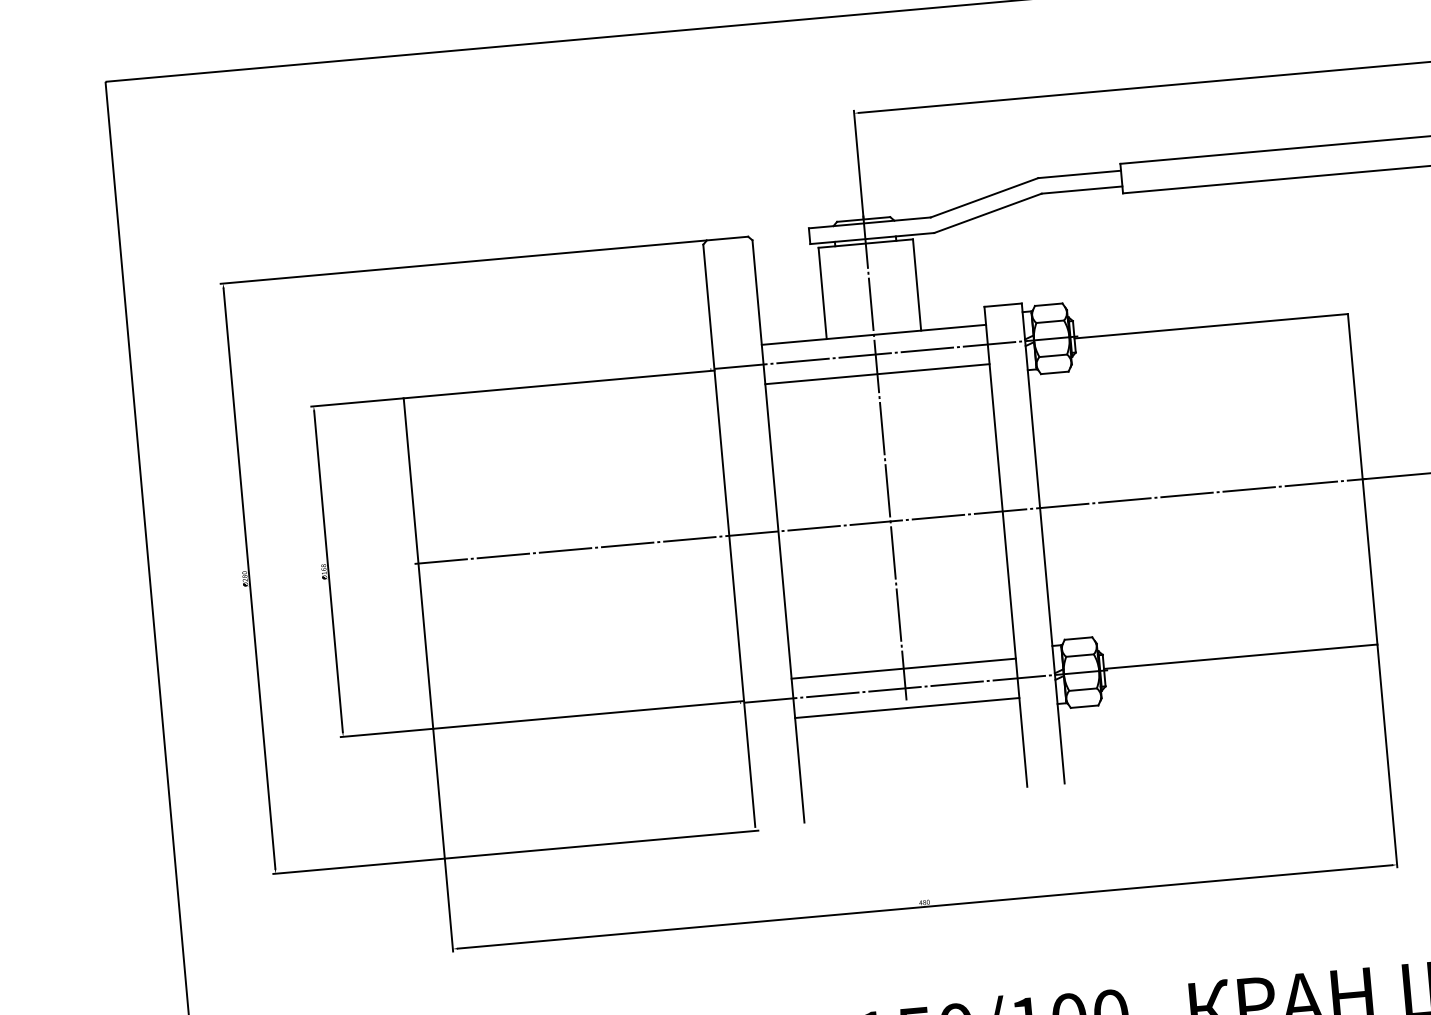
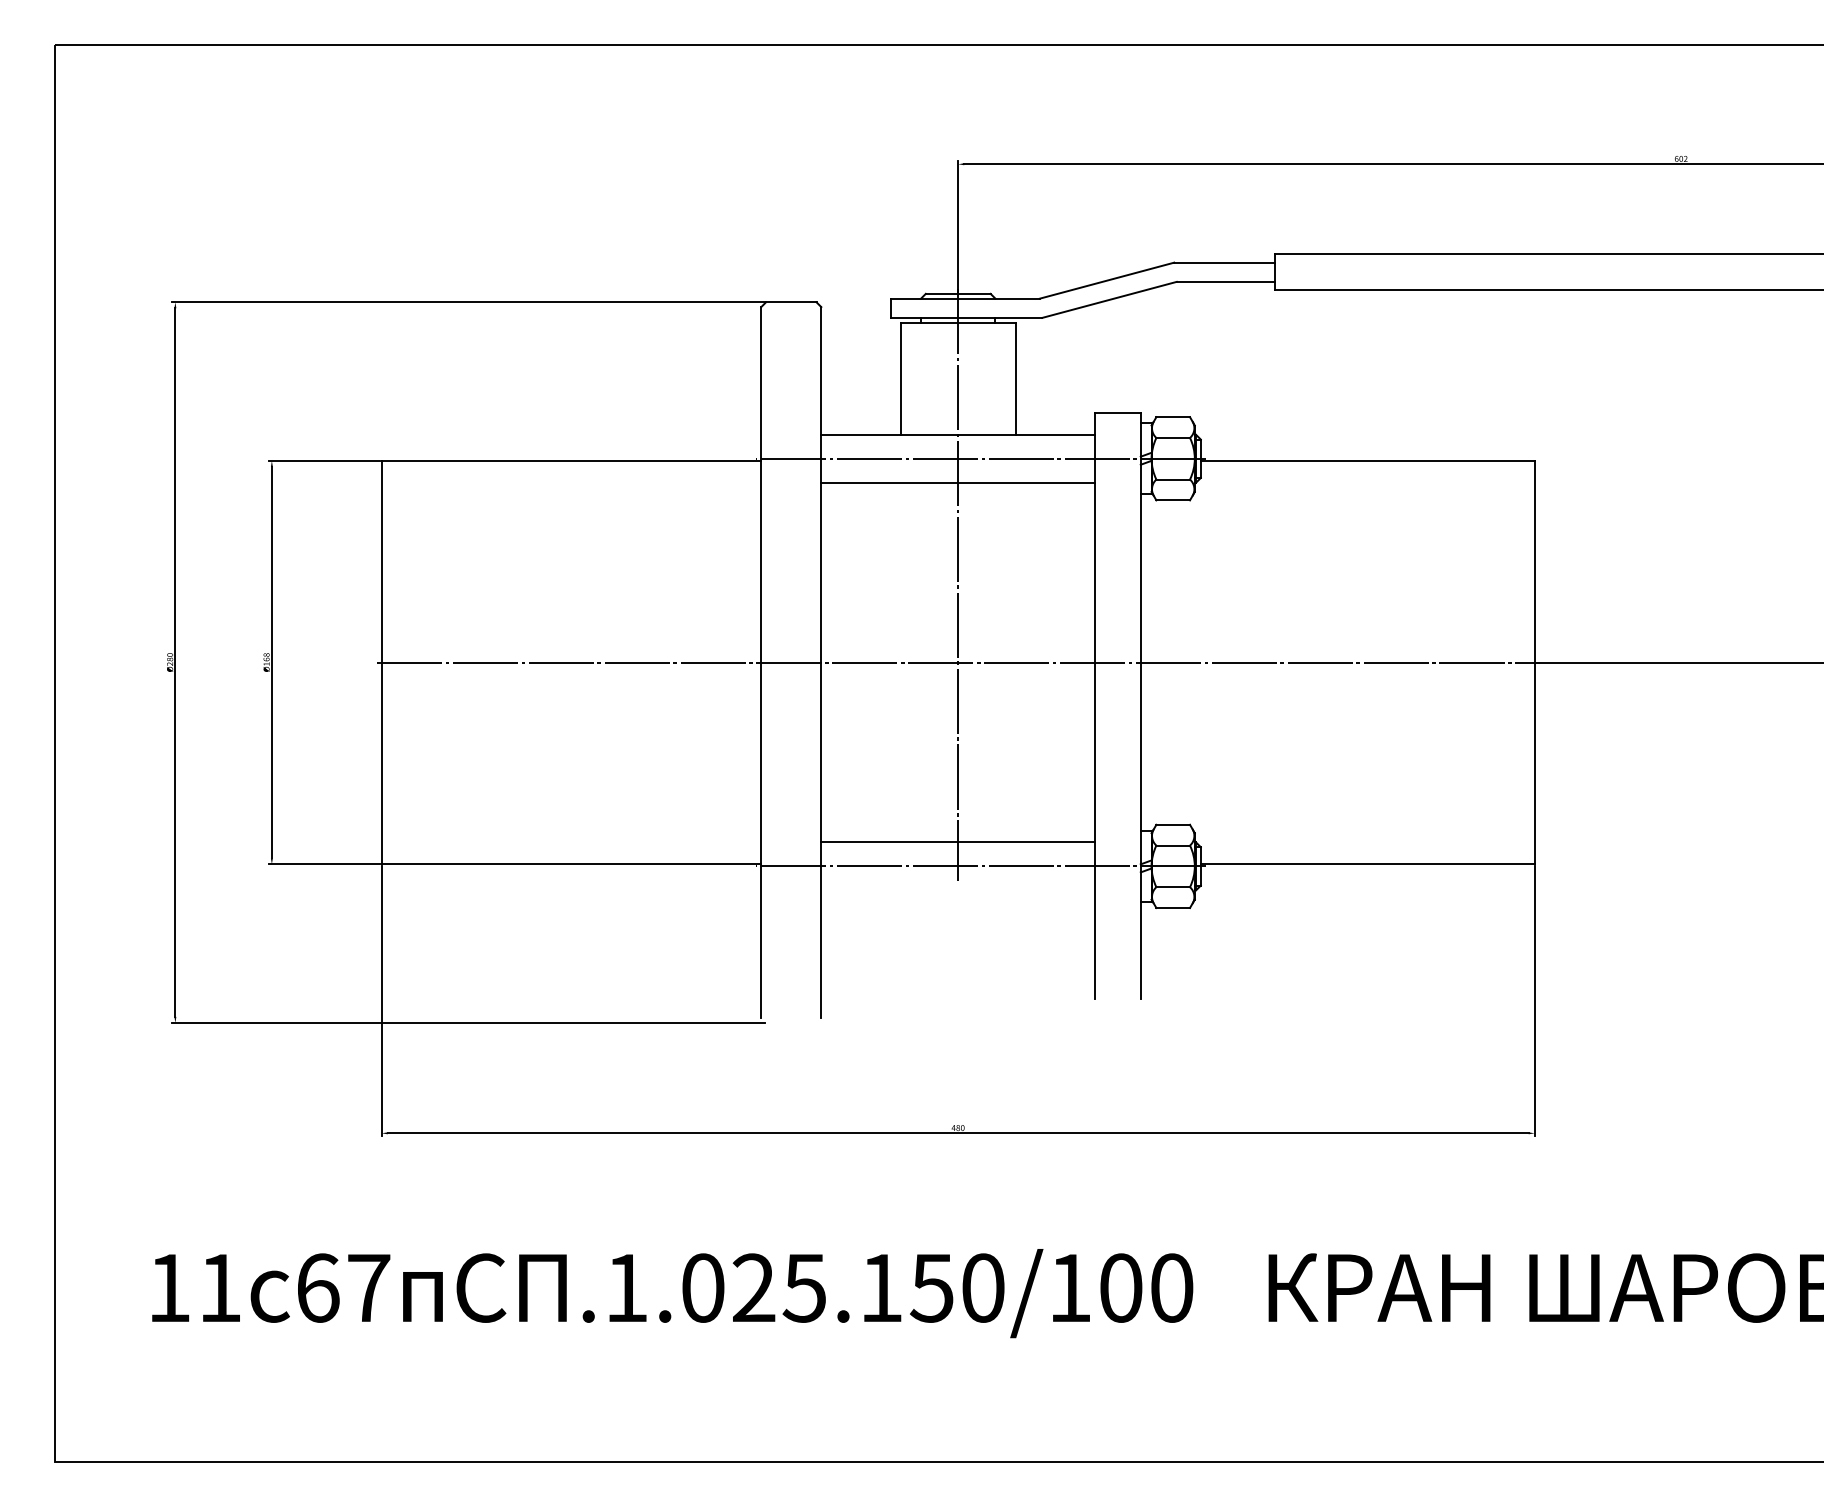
line: (907, 708) -> (958, 890), removed

